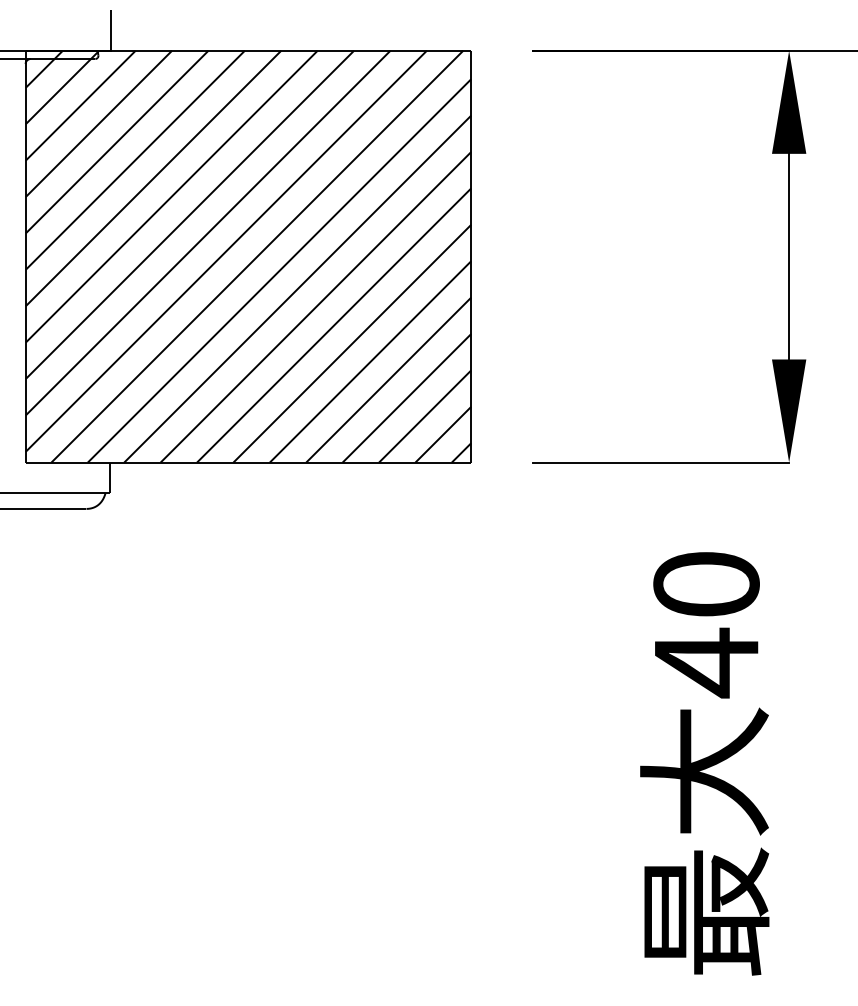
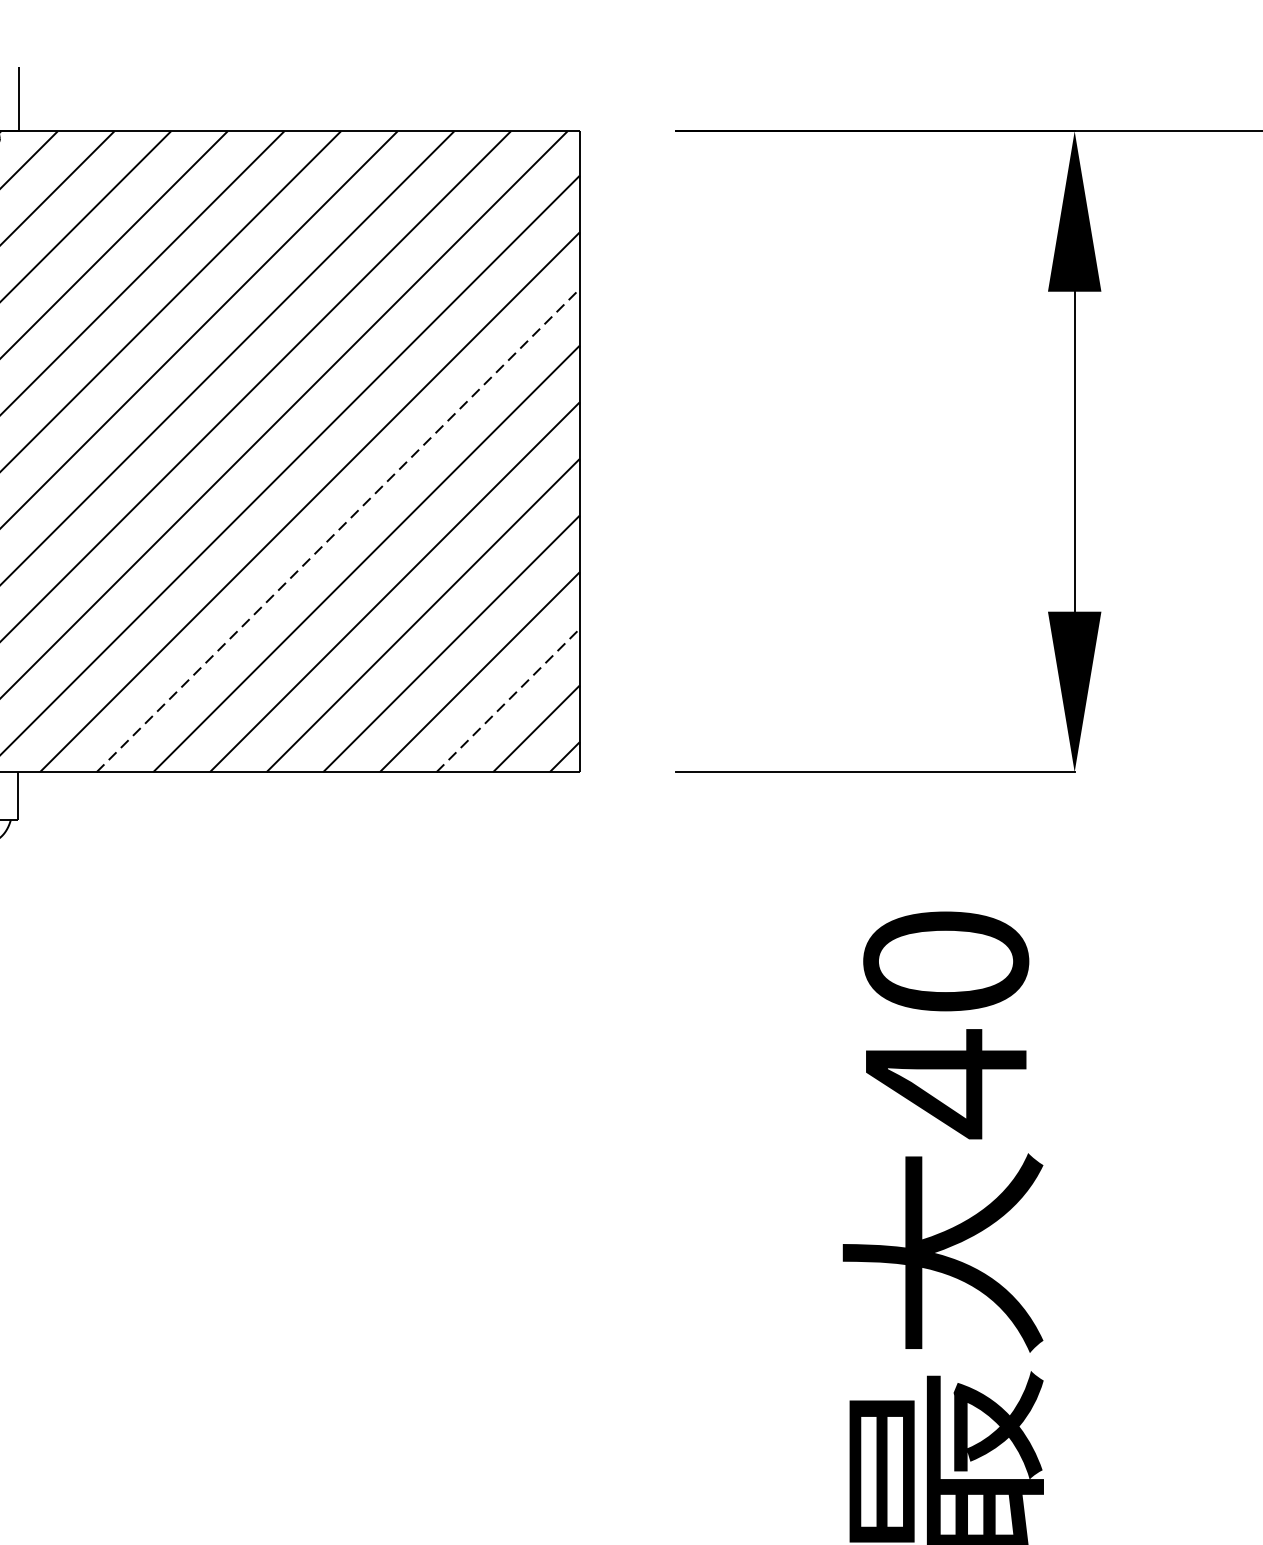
line: (315, 307) -> (337, 530), solid -> dashed
line: (425, 416) -> (508, 700), solid -> dashed

